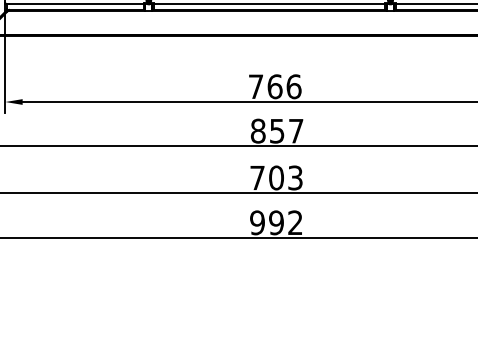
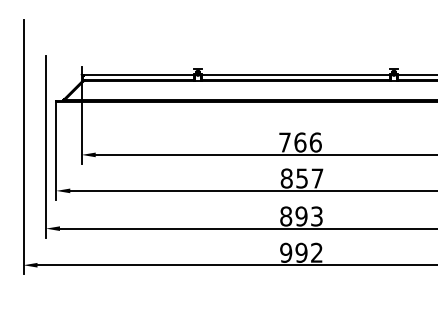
text: (266, 177) -> (293, 216), 703 -> 893

